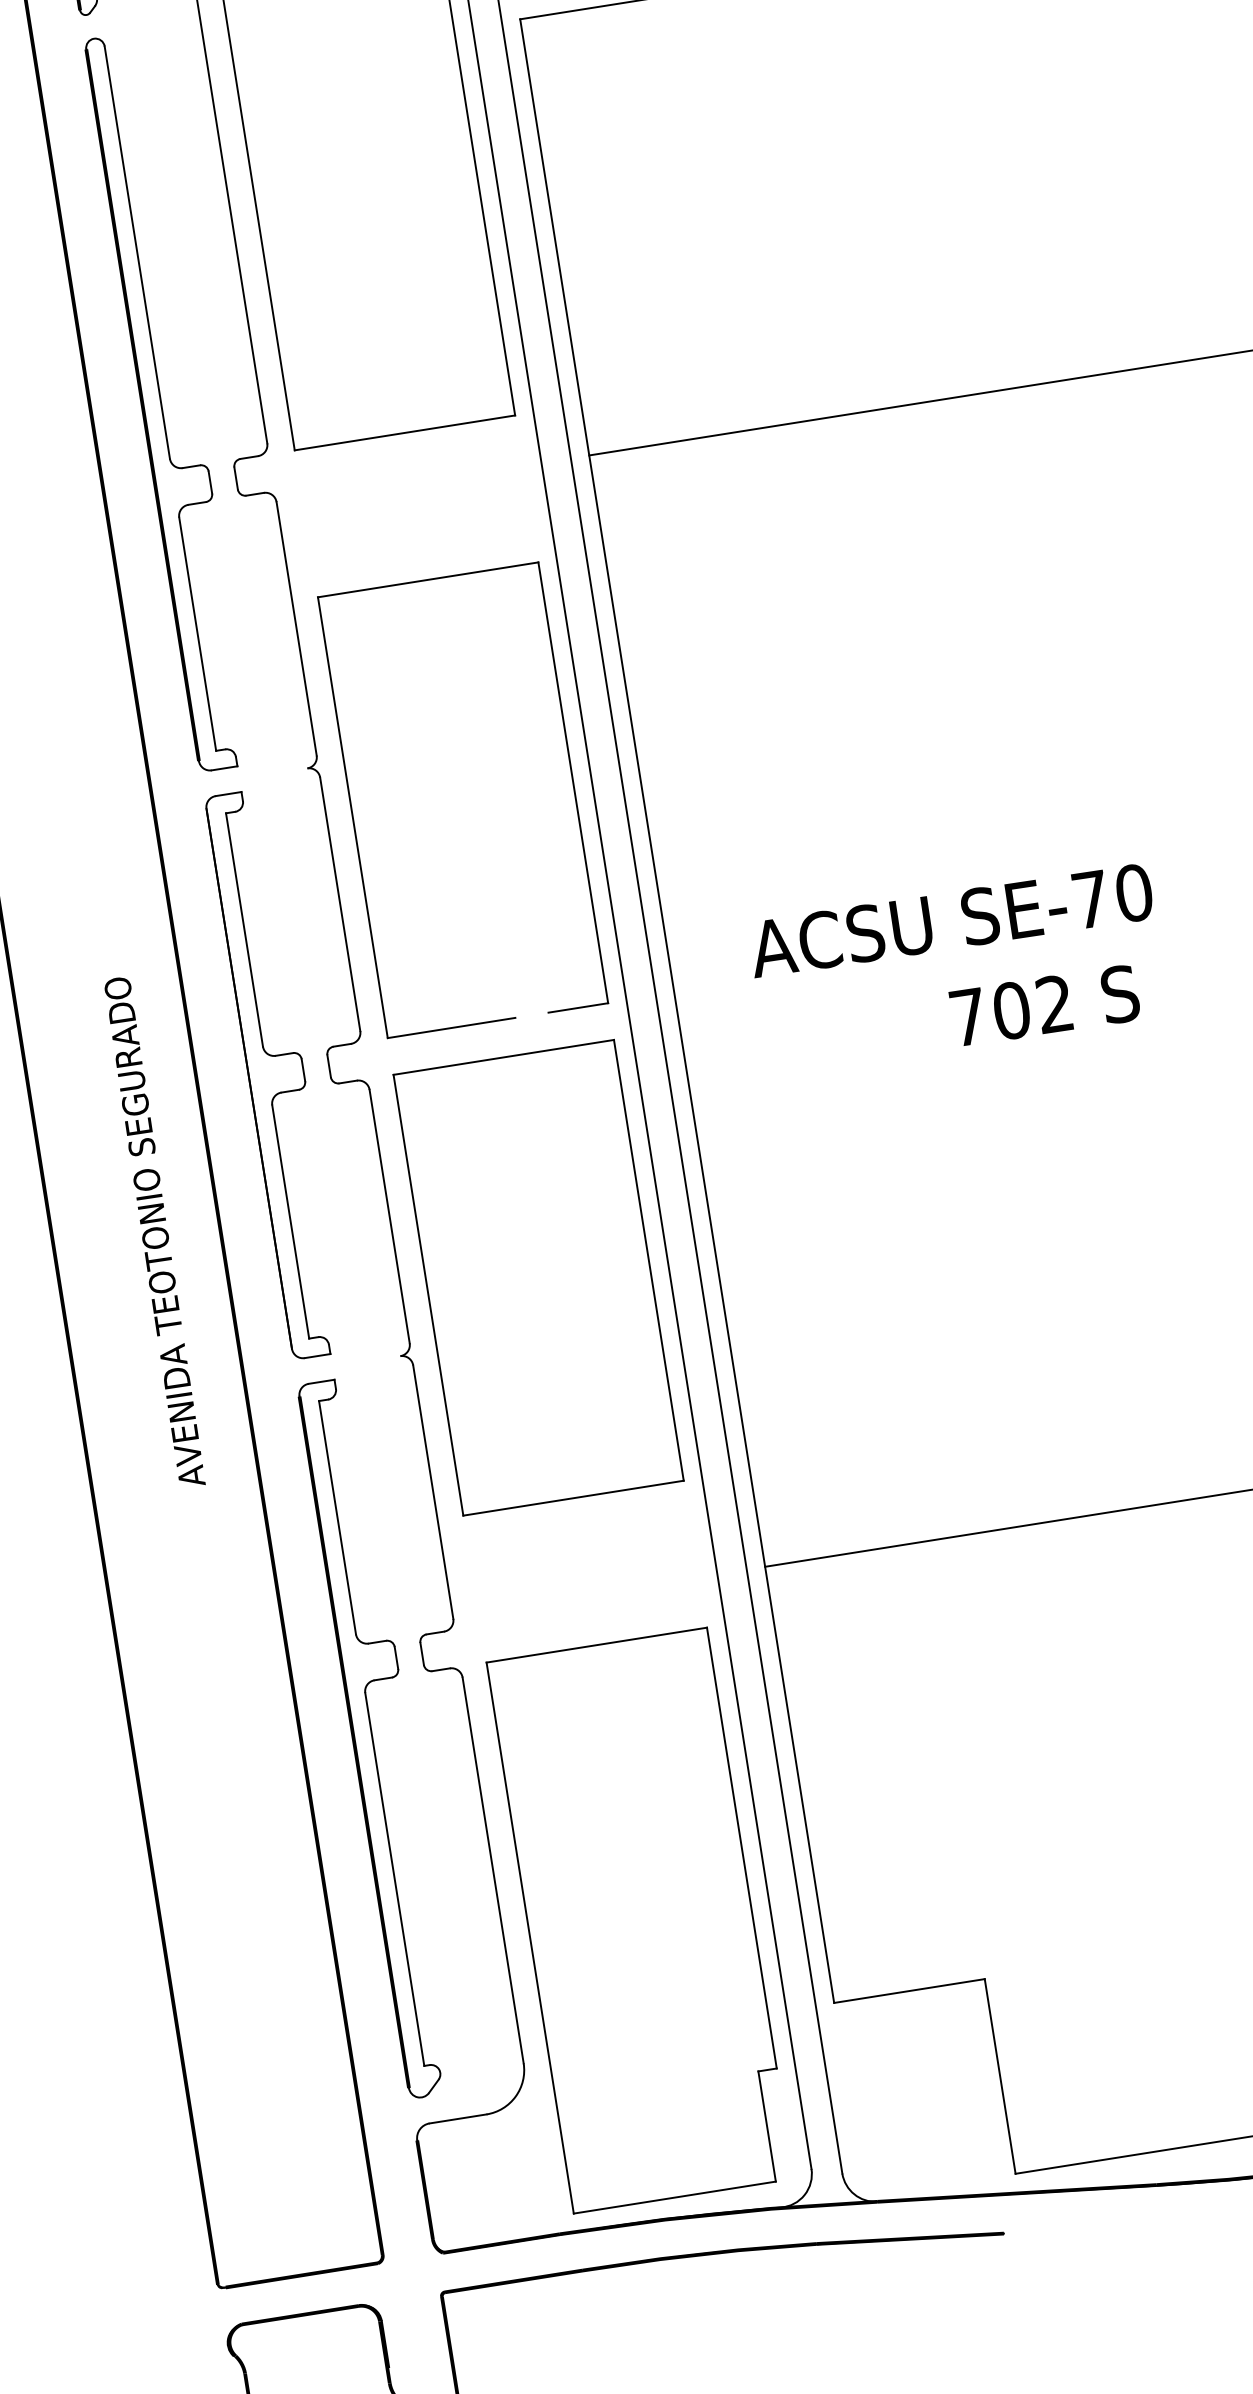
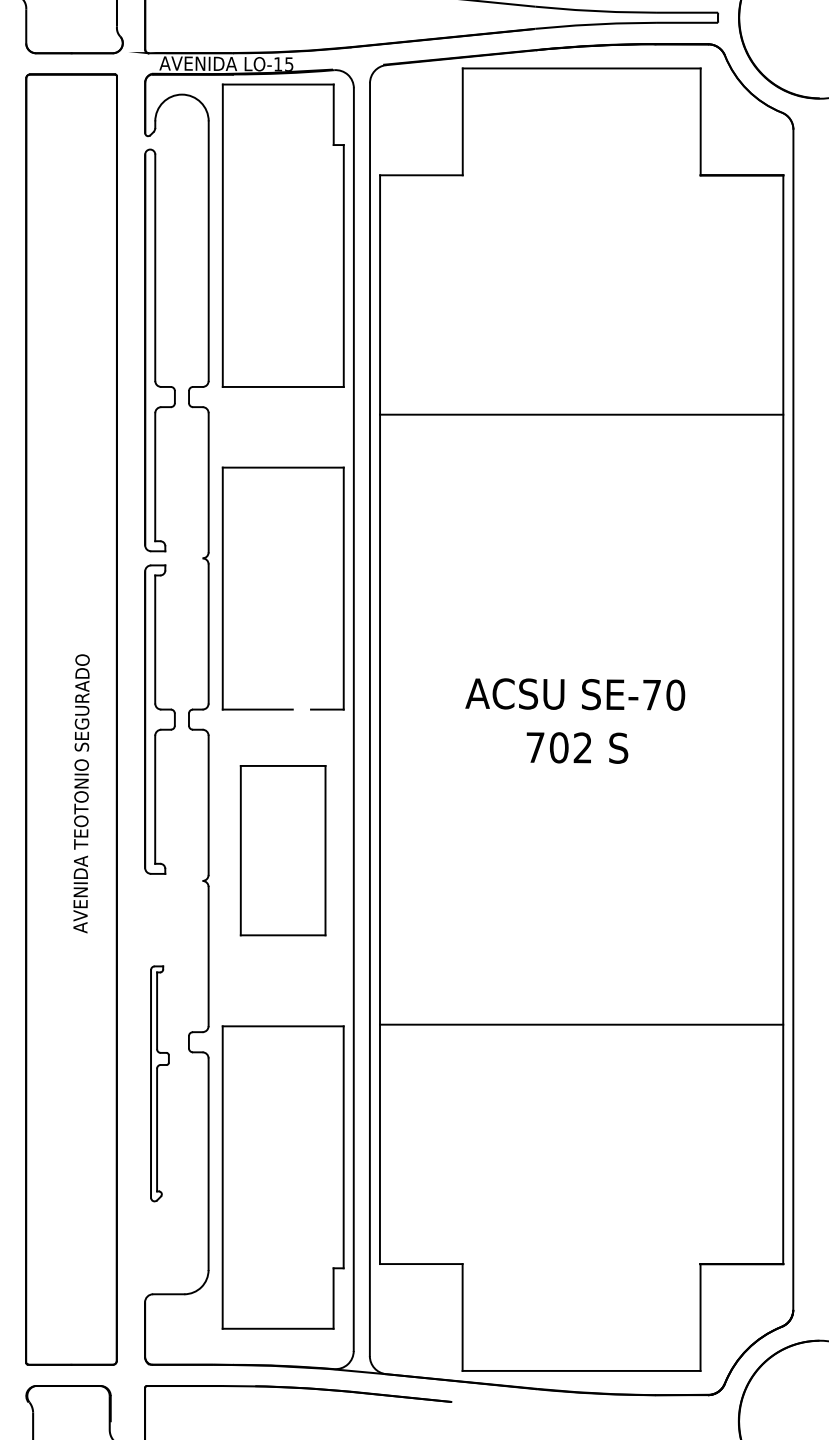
text: (951, 920) -> (575, 694), moved
part: (537, 1277) -> (282, 850), size x0.7
part: (380, 1737) -> (159, 1083), size x0.6
part: (639, 1920) -> (282, 1177), moved

